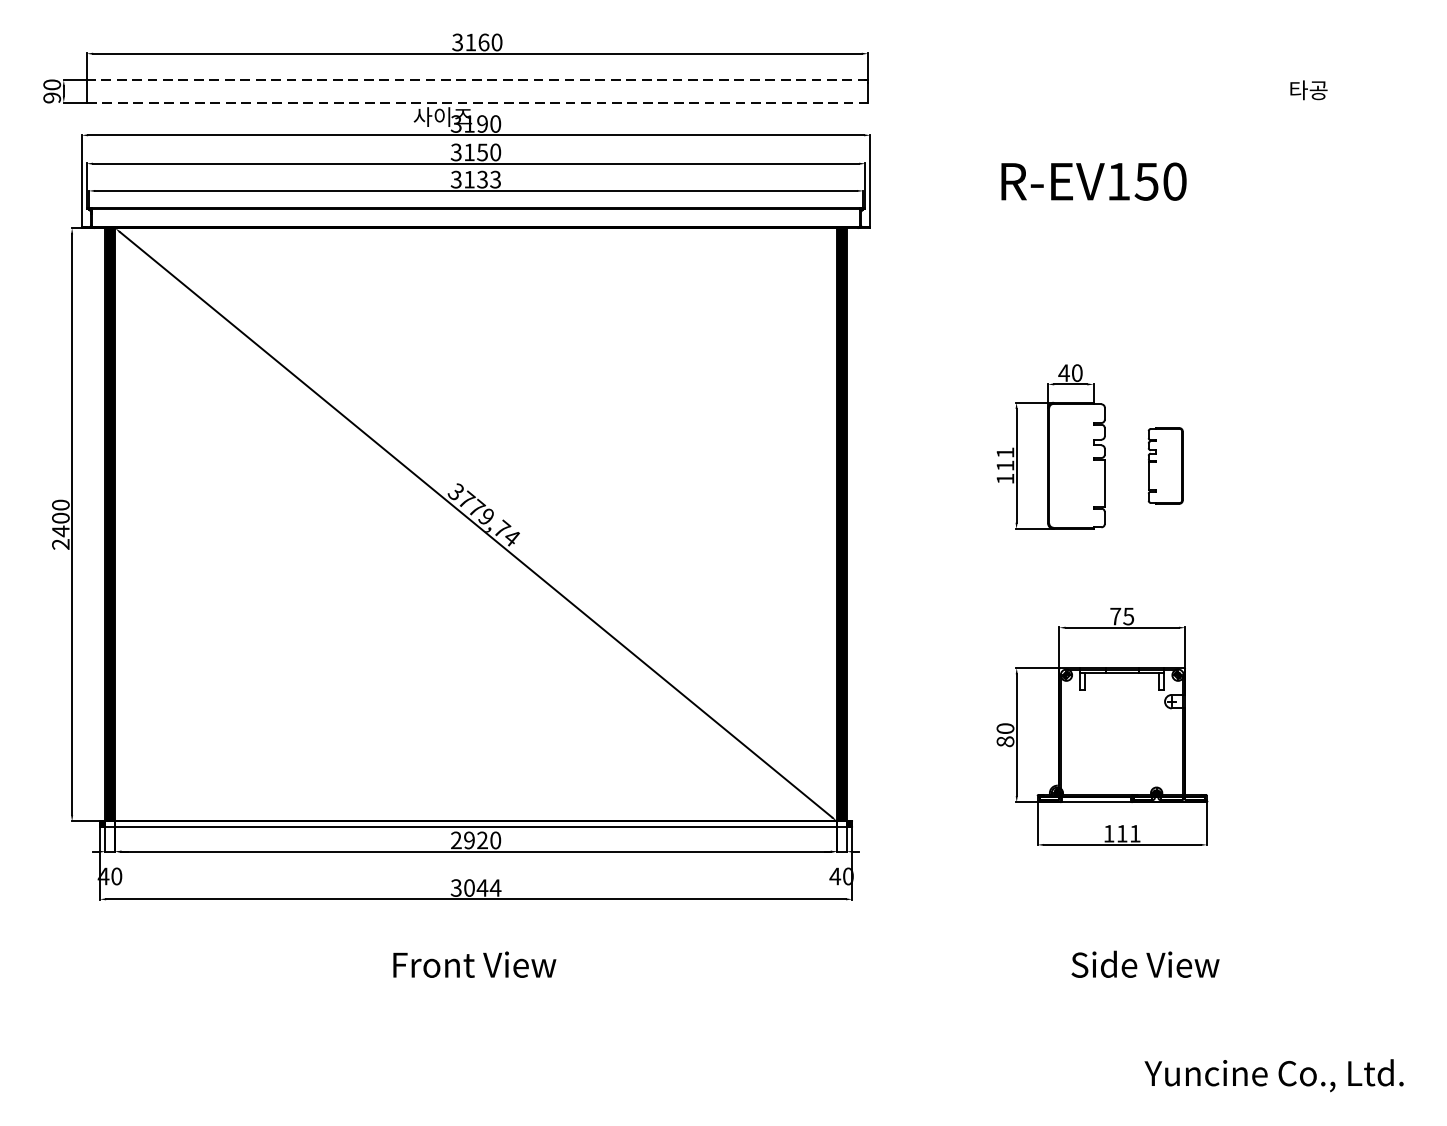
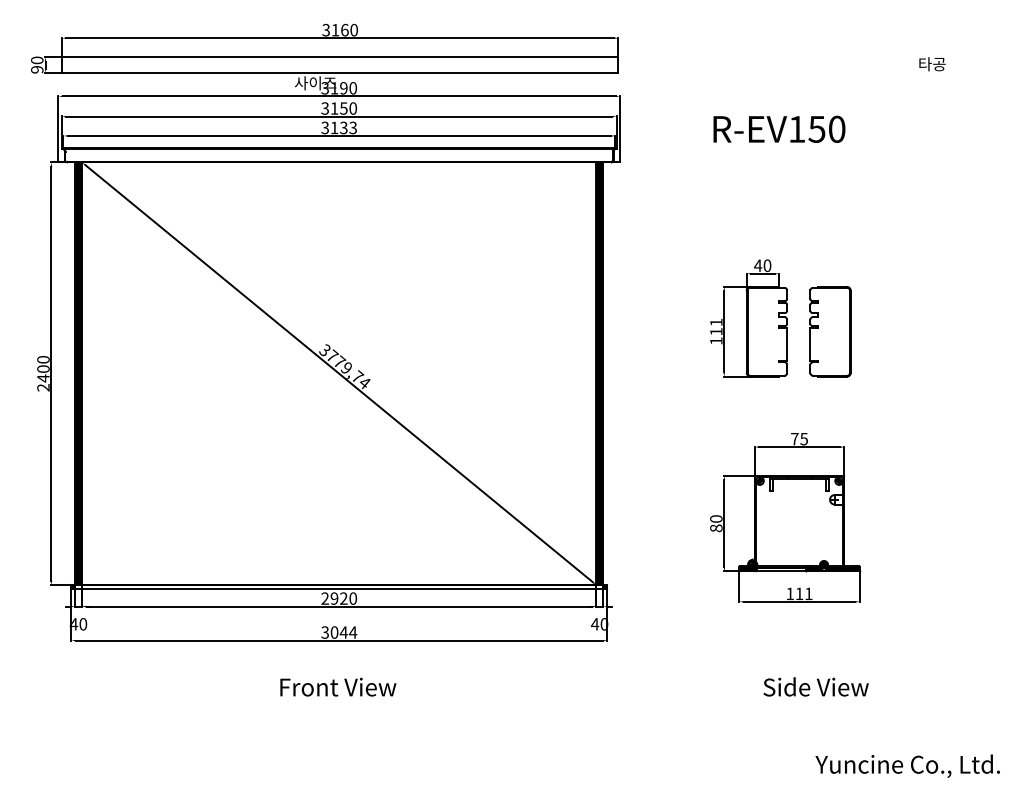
line: (476, 80) -> (339, 57), dashed -> solid
line: (477, 103) -> (340, 73), dashed -> solid
part: (1165, 465) -> (830, 331), size x1.67

